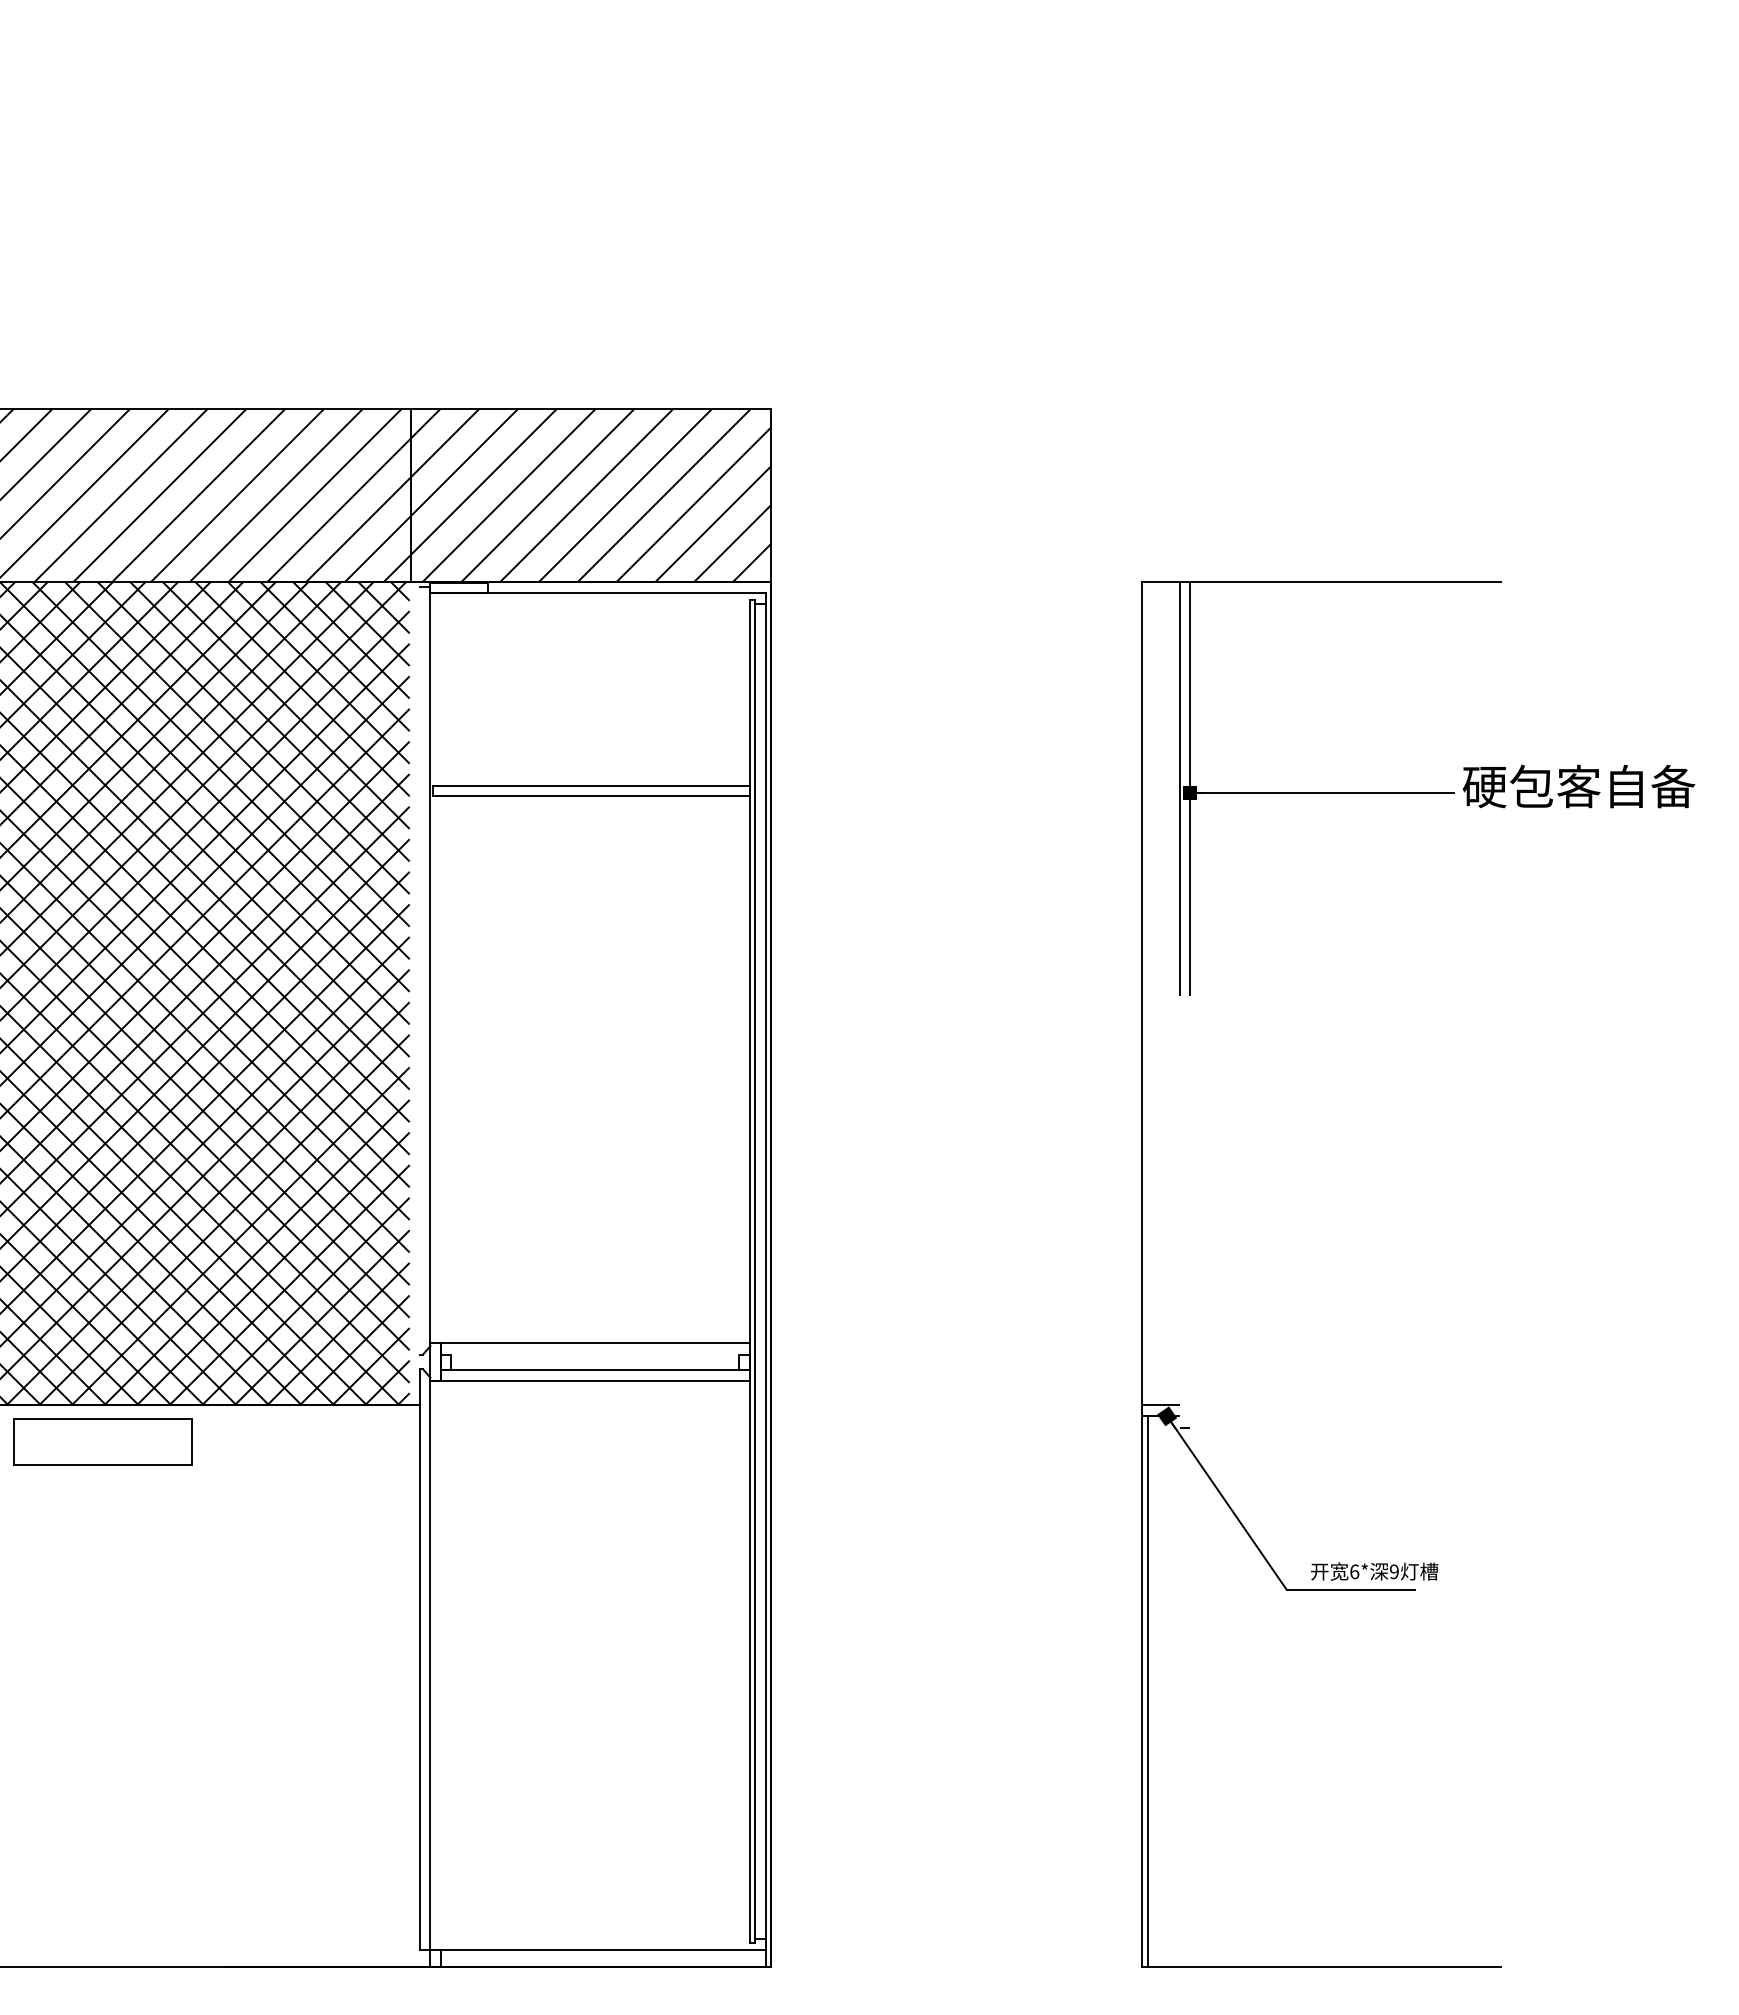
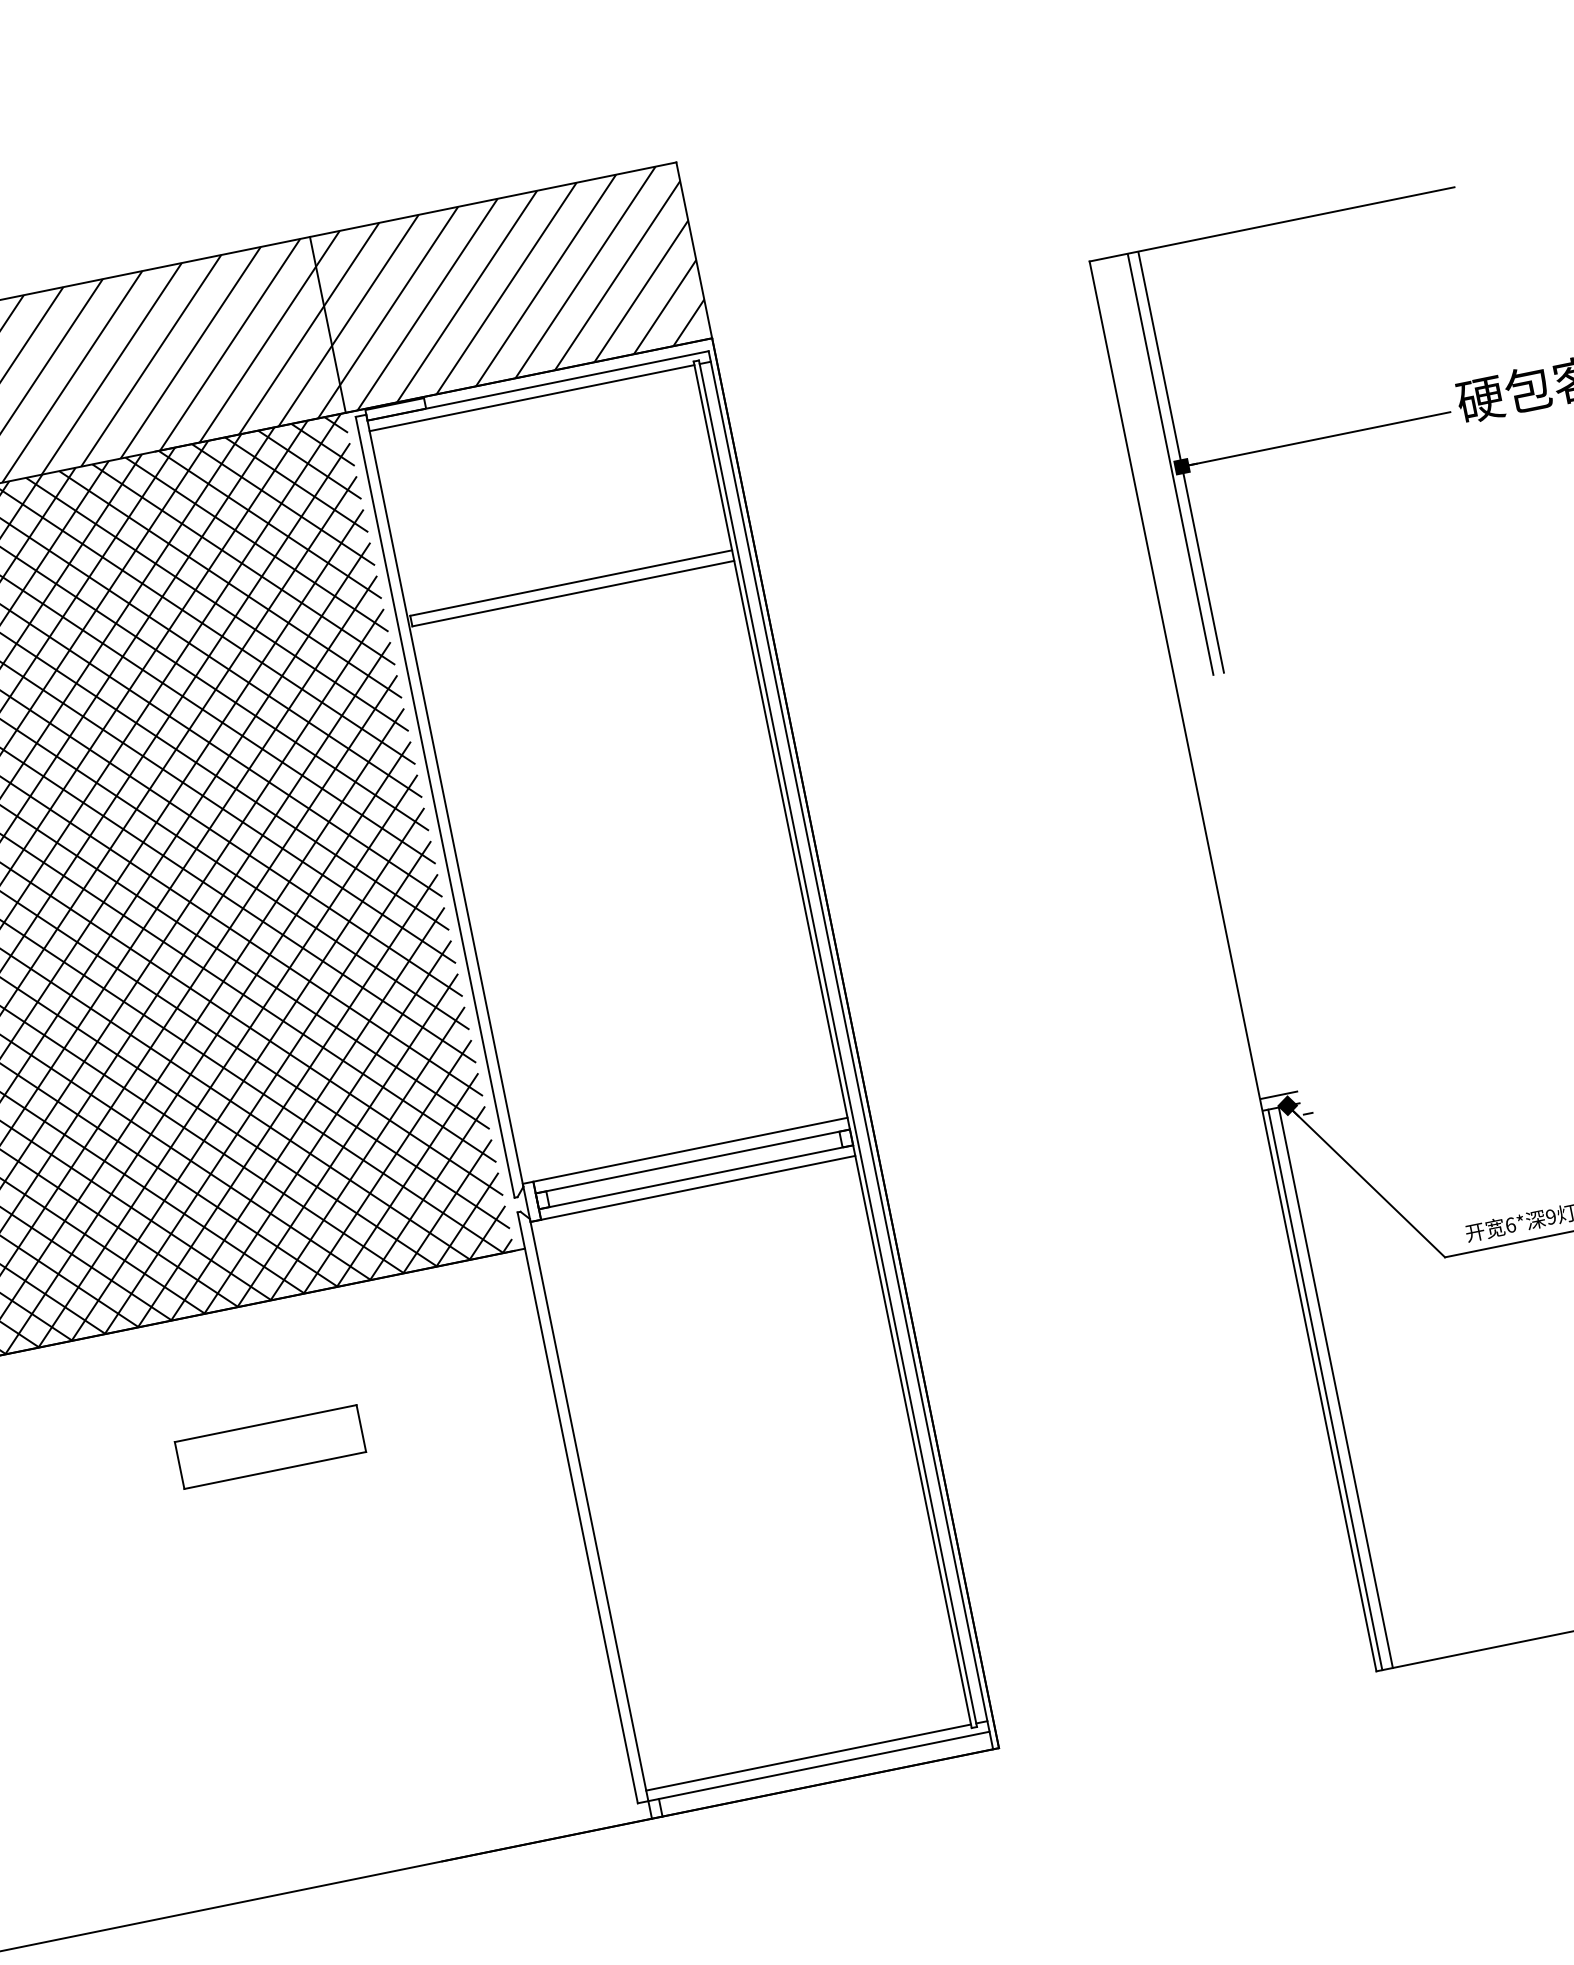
line: (589, 603) -> (531, 398), added
line: (420, 970) -> (435, 806), added
line: (594, 1354) -> (692, 1161), added
part: (102, 1441) -> (270, 1446), moved
line: (1158, 1691) -> (1335, 1387), added
line: (589, 1939) -> (808, 1757), added

